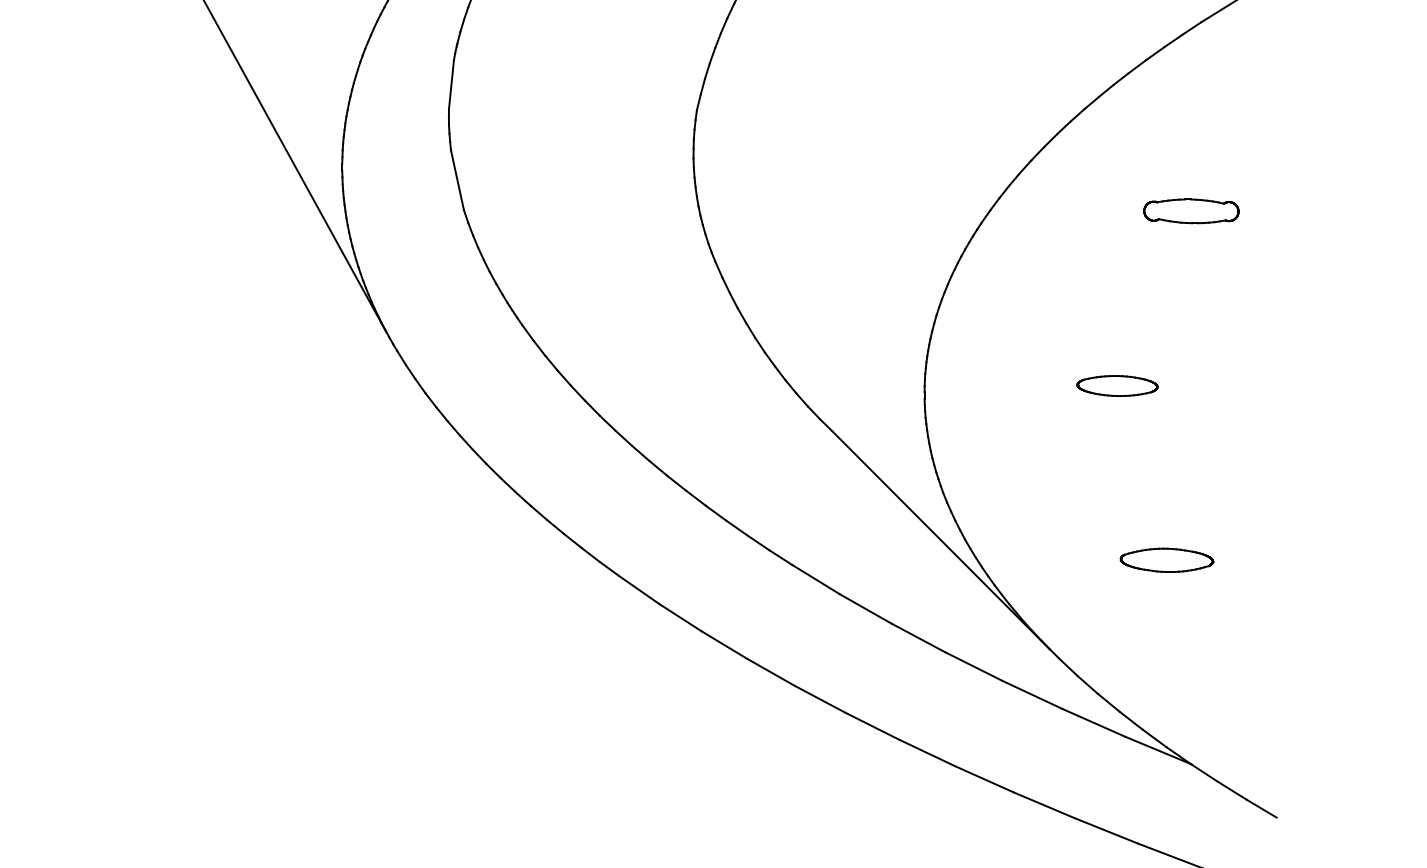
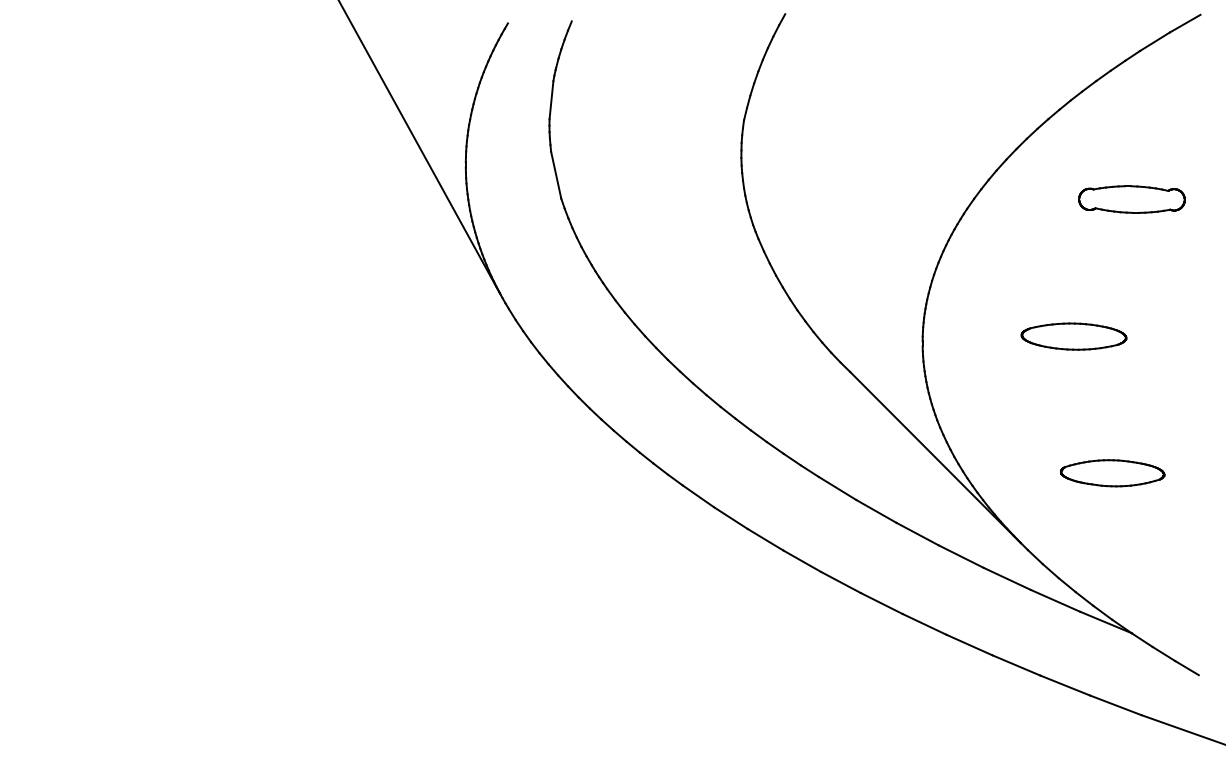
part: (1190, 211) -> (1131, 199), size x1.43
part: (1116, 385) -> (1073, 336), size x1.67
part: (1166, 560) -> (1112, 473), size x1.43

